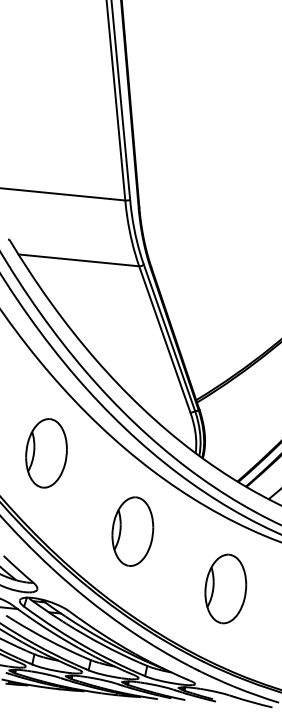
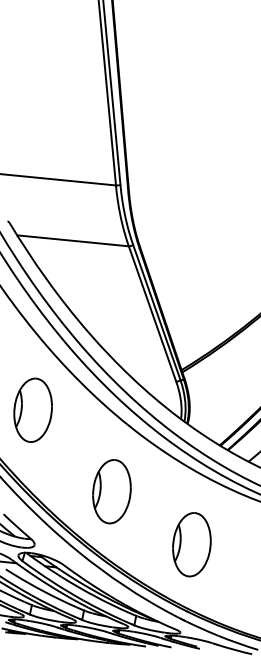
part: (45, 452) -> (32, 409), moved
part: (132, 531) -> (111, 491), moved
part: (225, 588) -> (191, 544), moved

